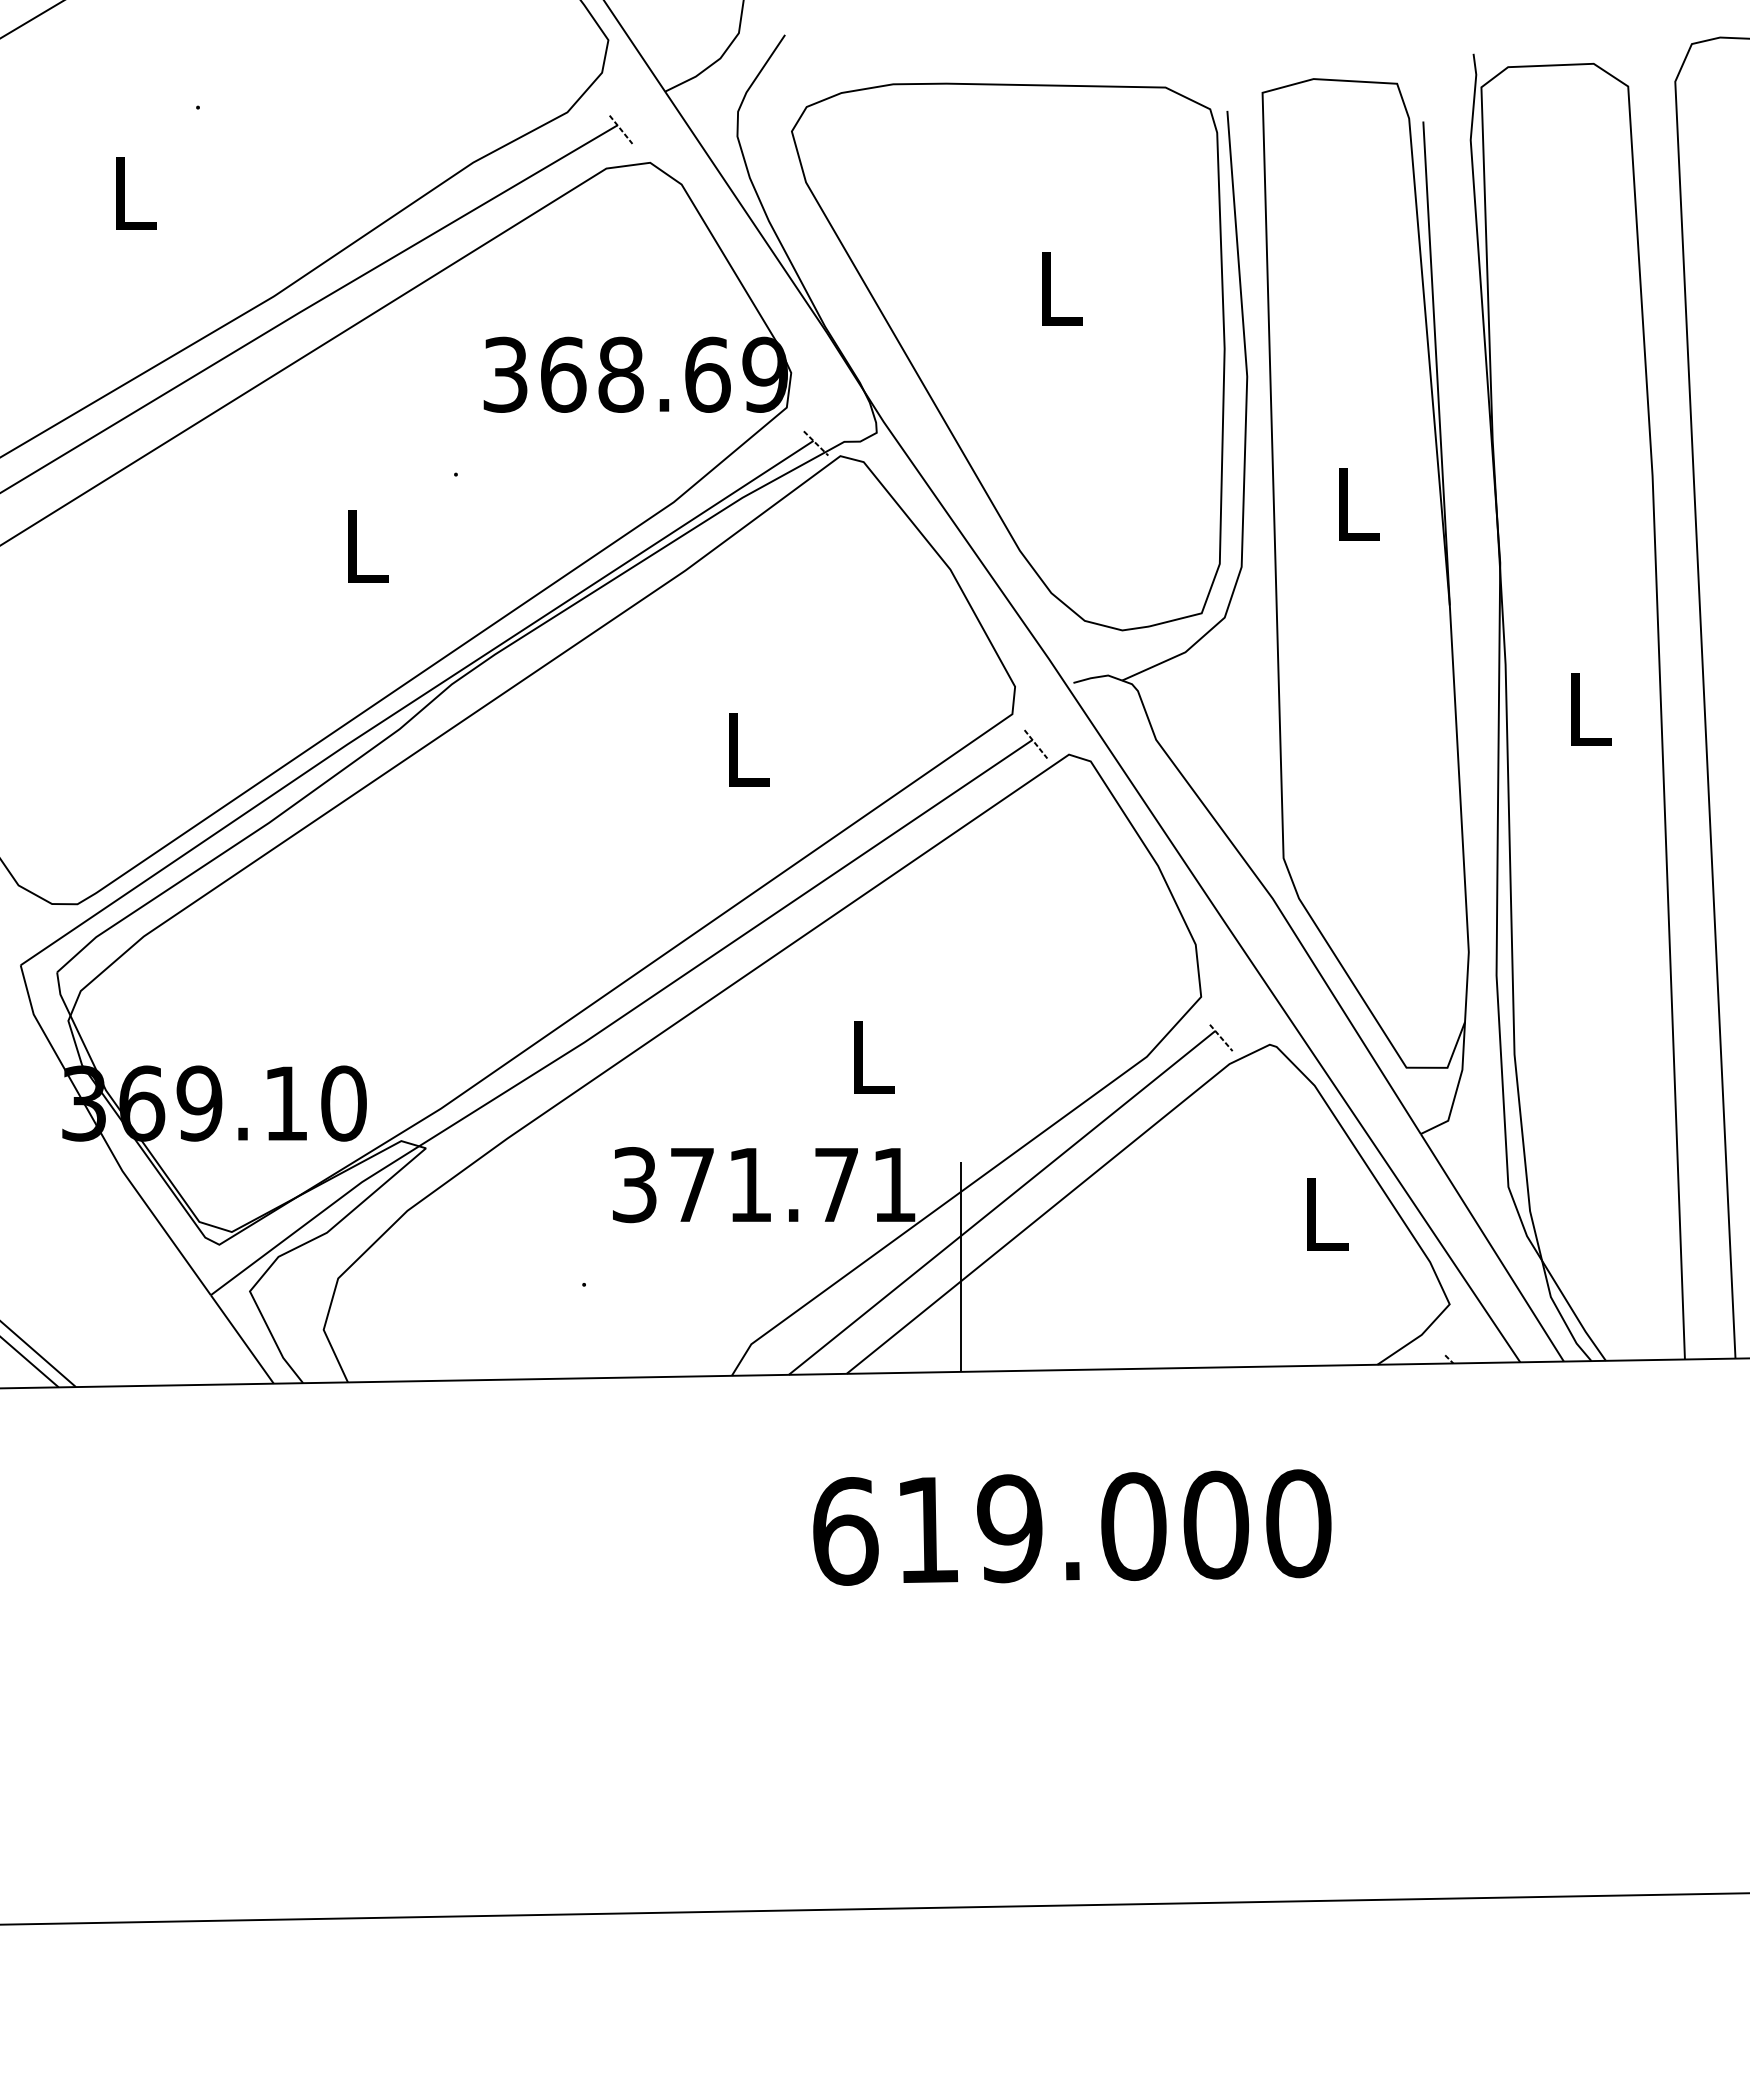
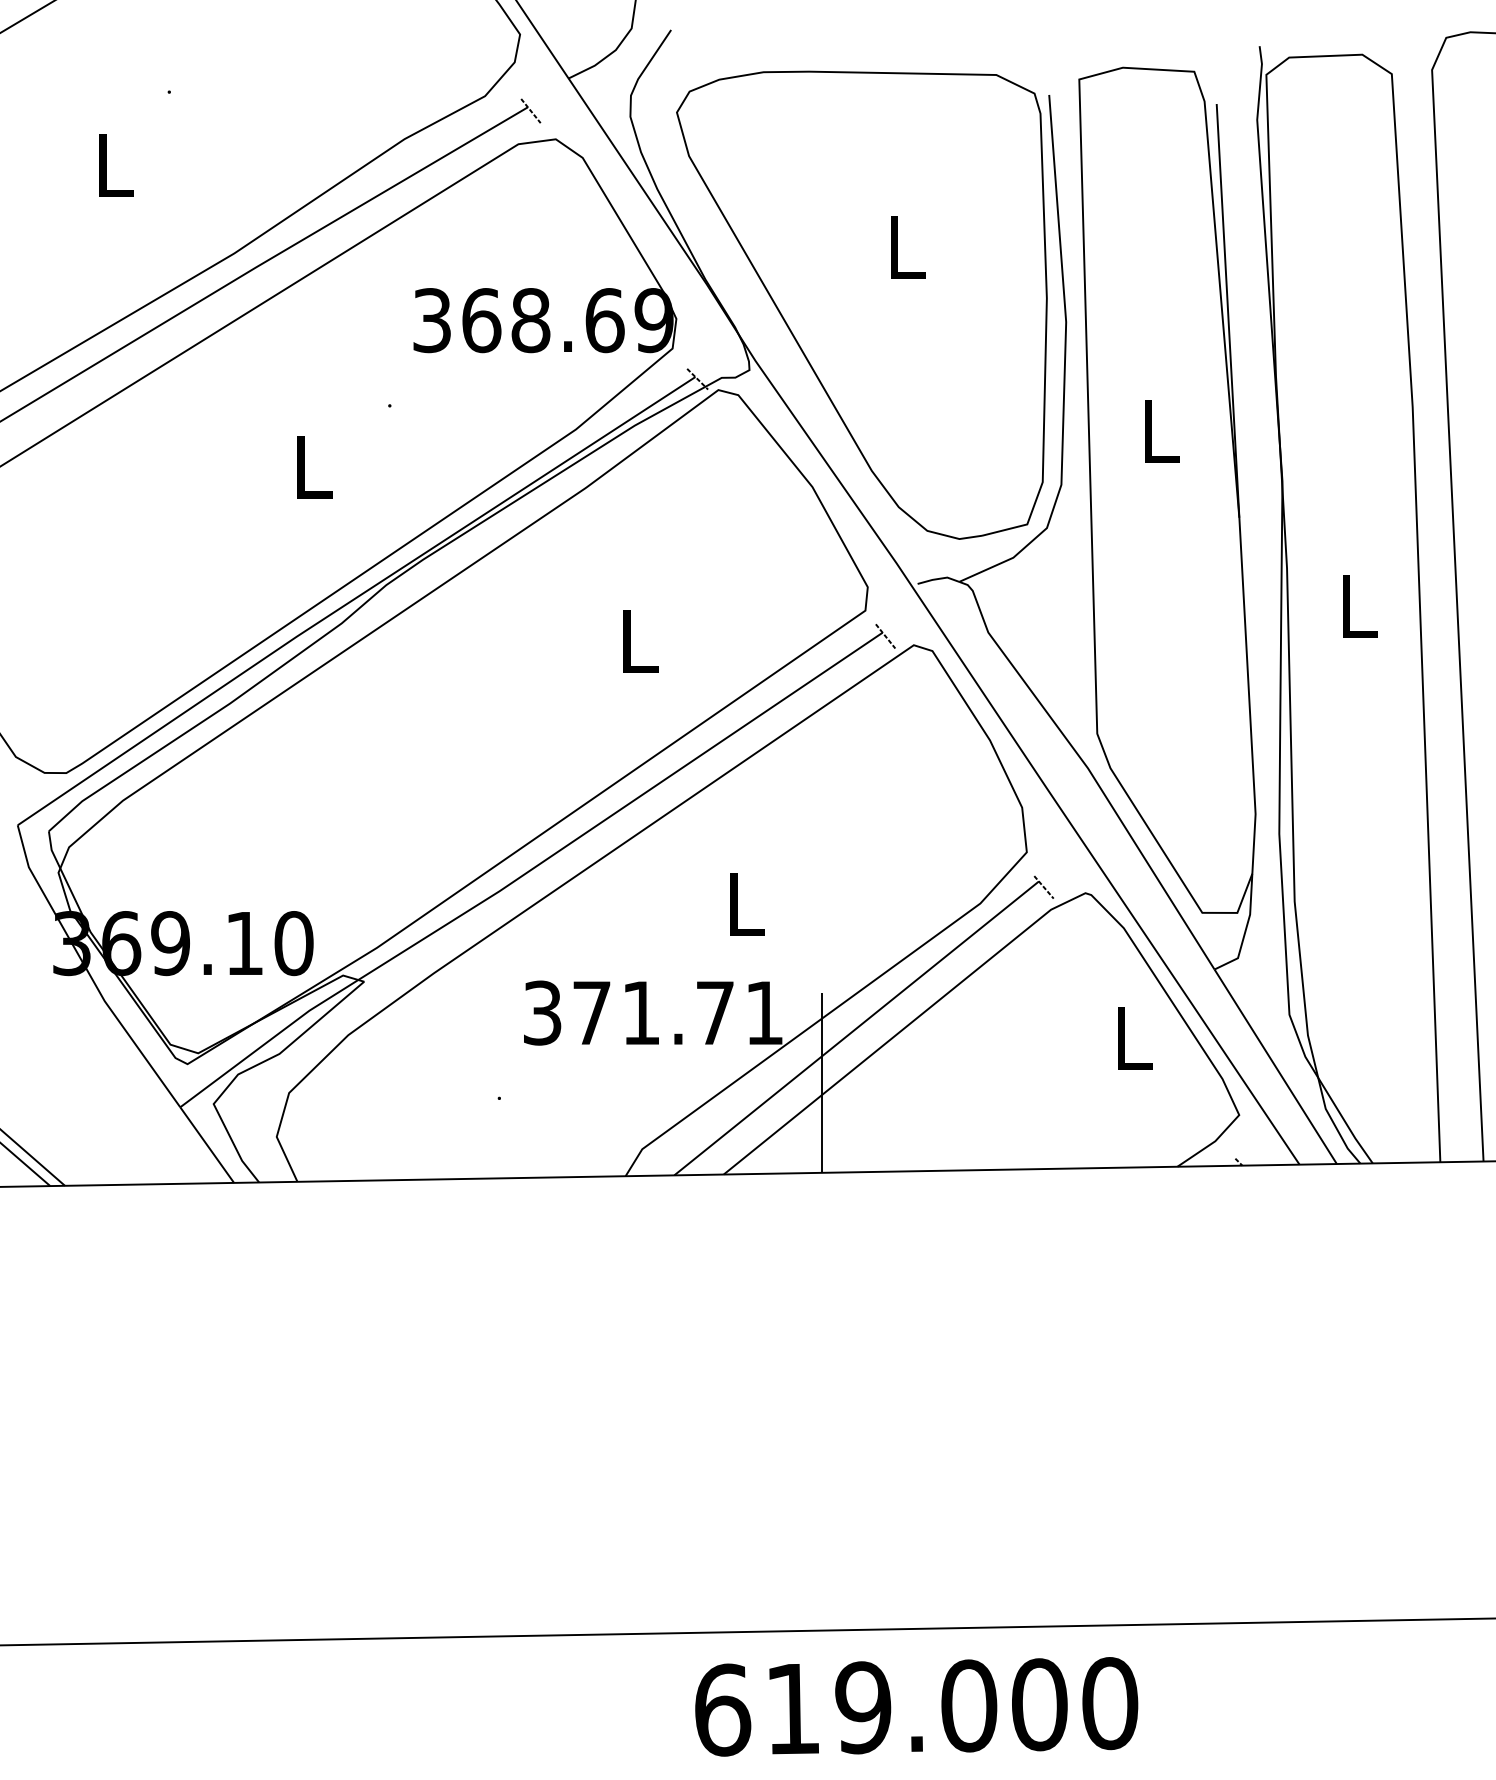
text: (1072, 1527) -> (916, 1706), moved

